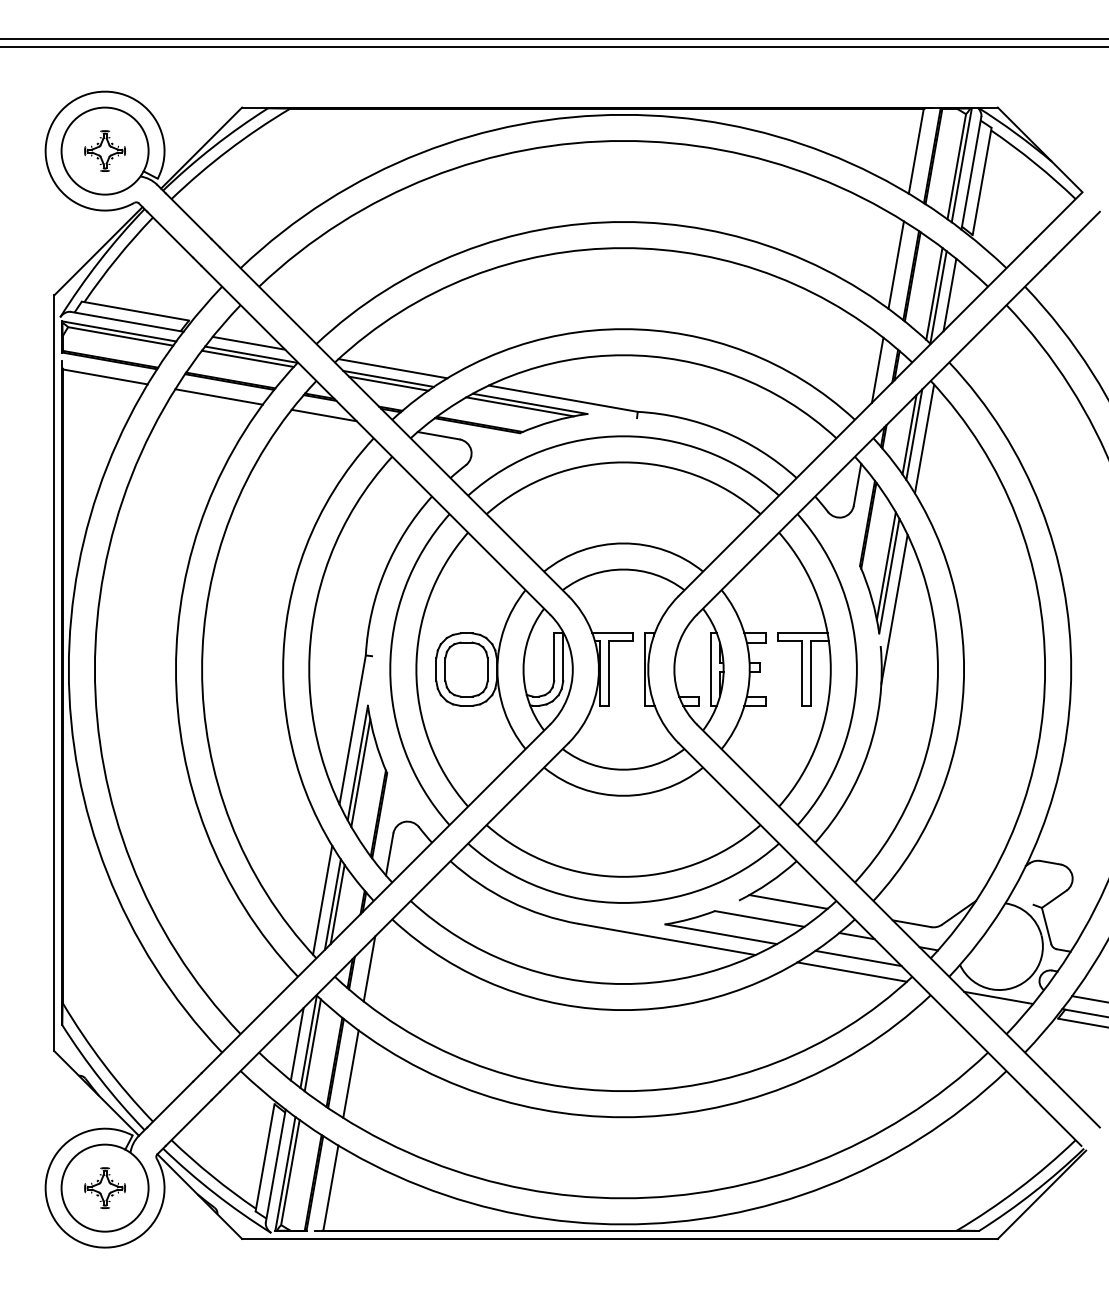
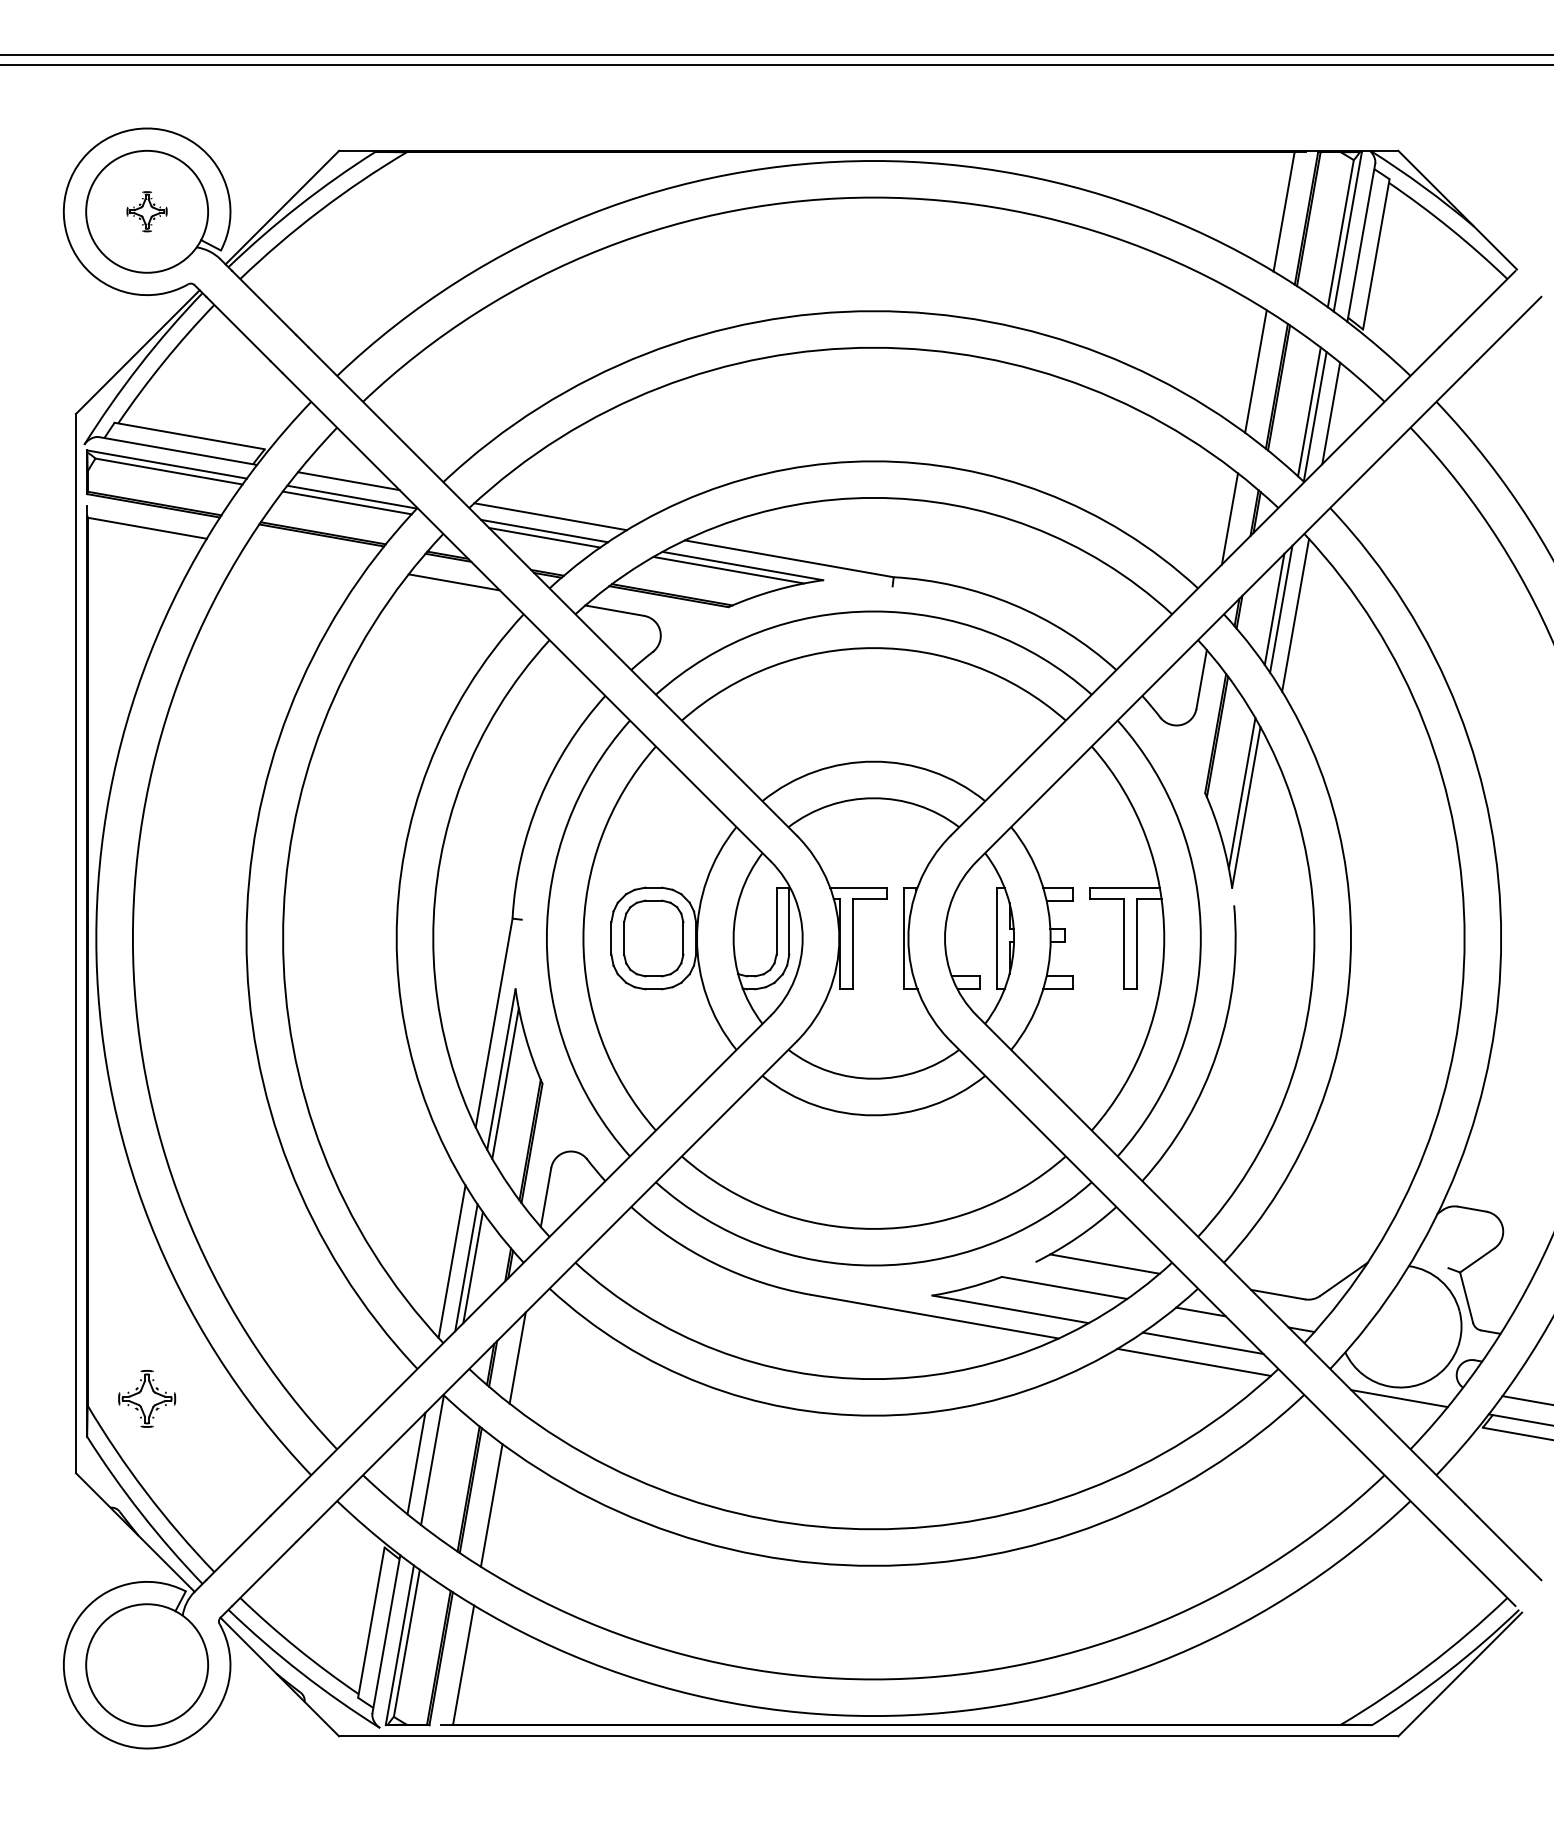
part: (104, 150) -> (146, 210), size x0.7
line: (218, 396) -> (306, 555), removed
line: (894, 608) -> (1253, 852), removed
line: (312, 1045) -> (437, 1465), removed
part: (104, 1187) -> (146, 1398), moved

